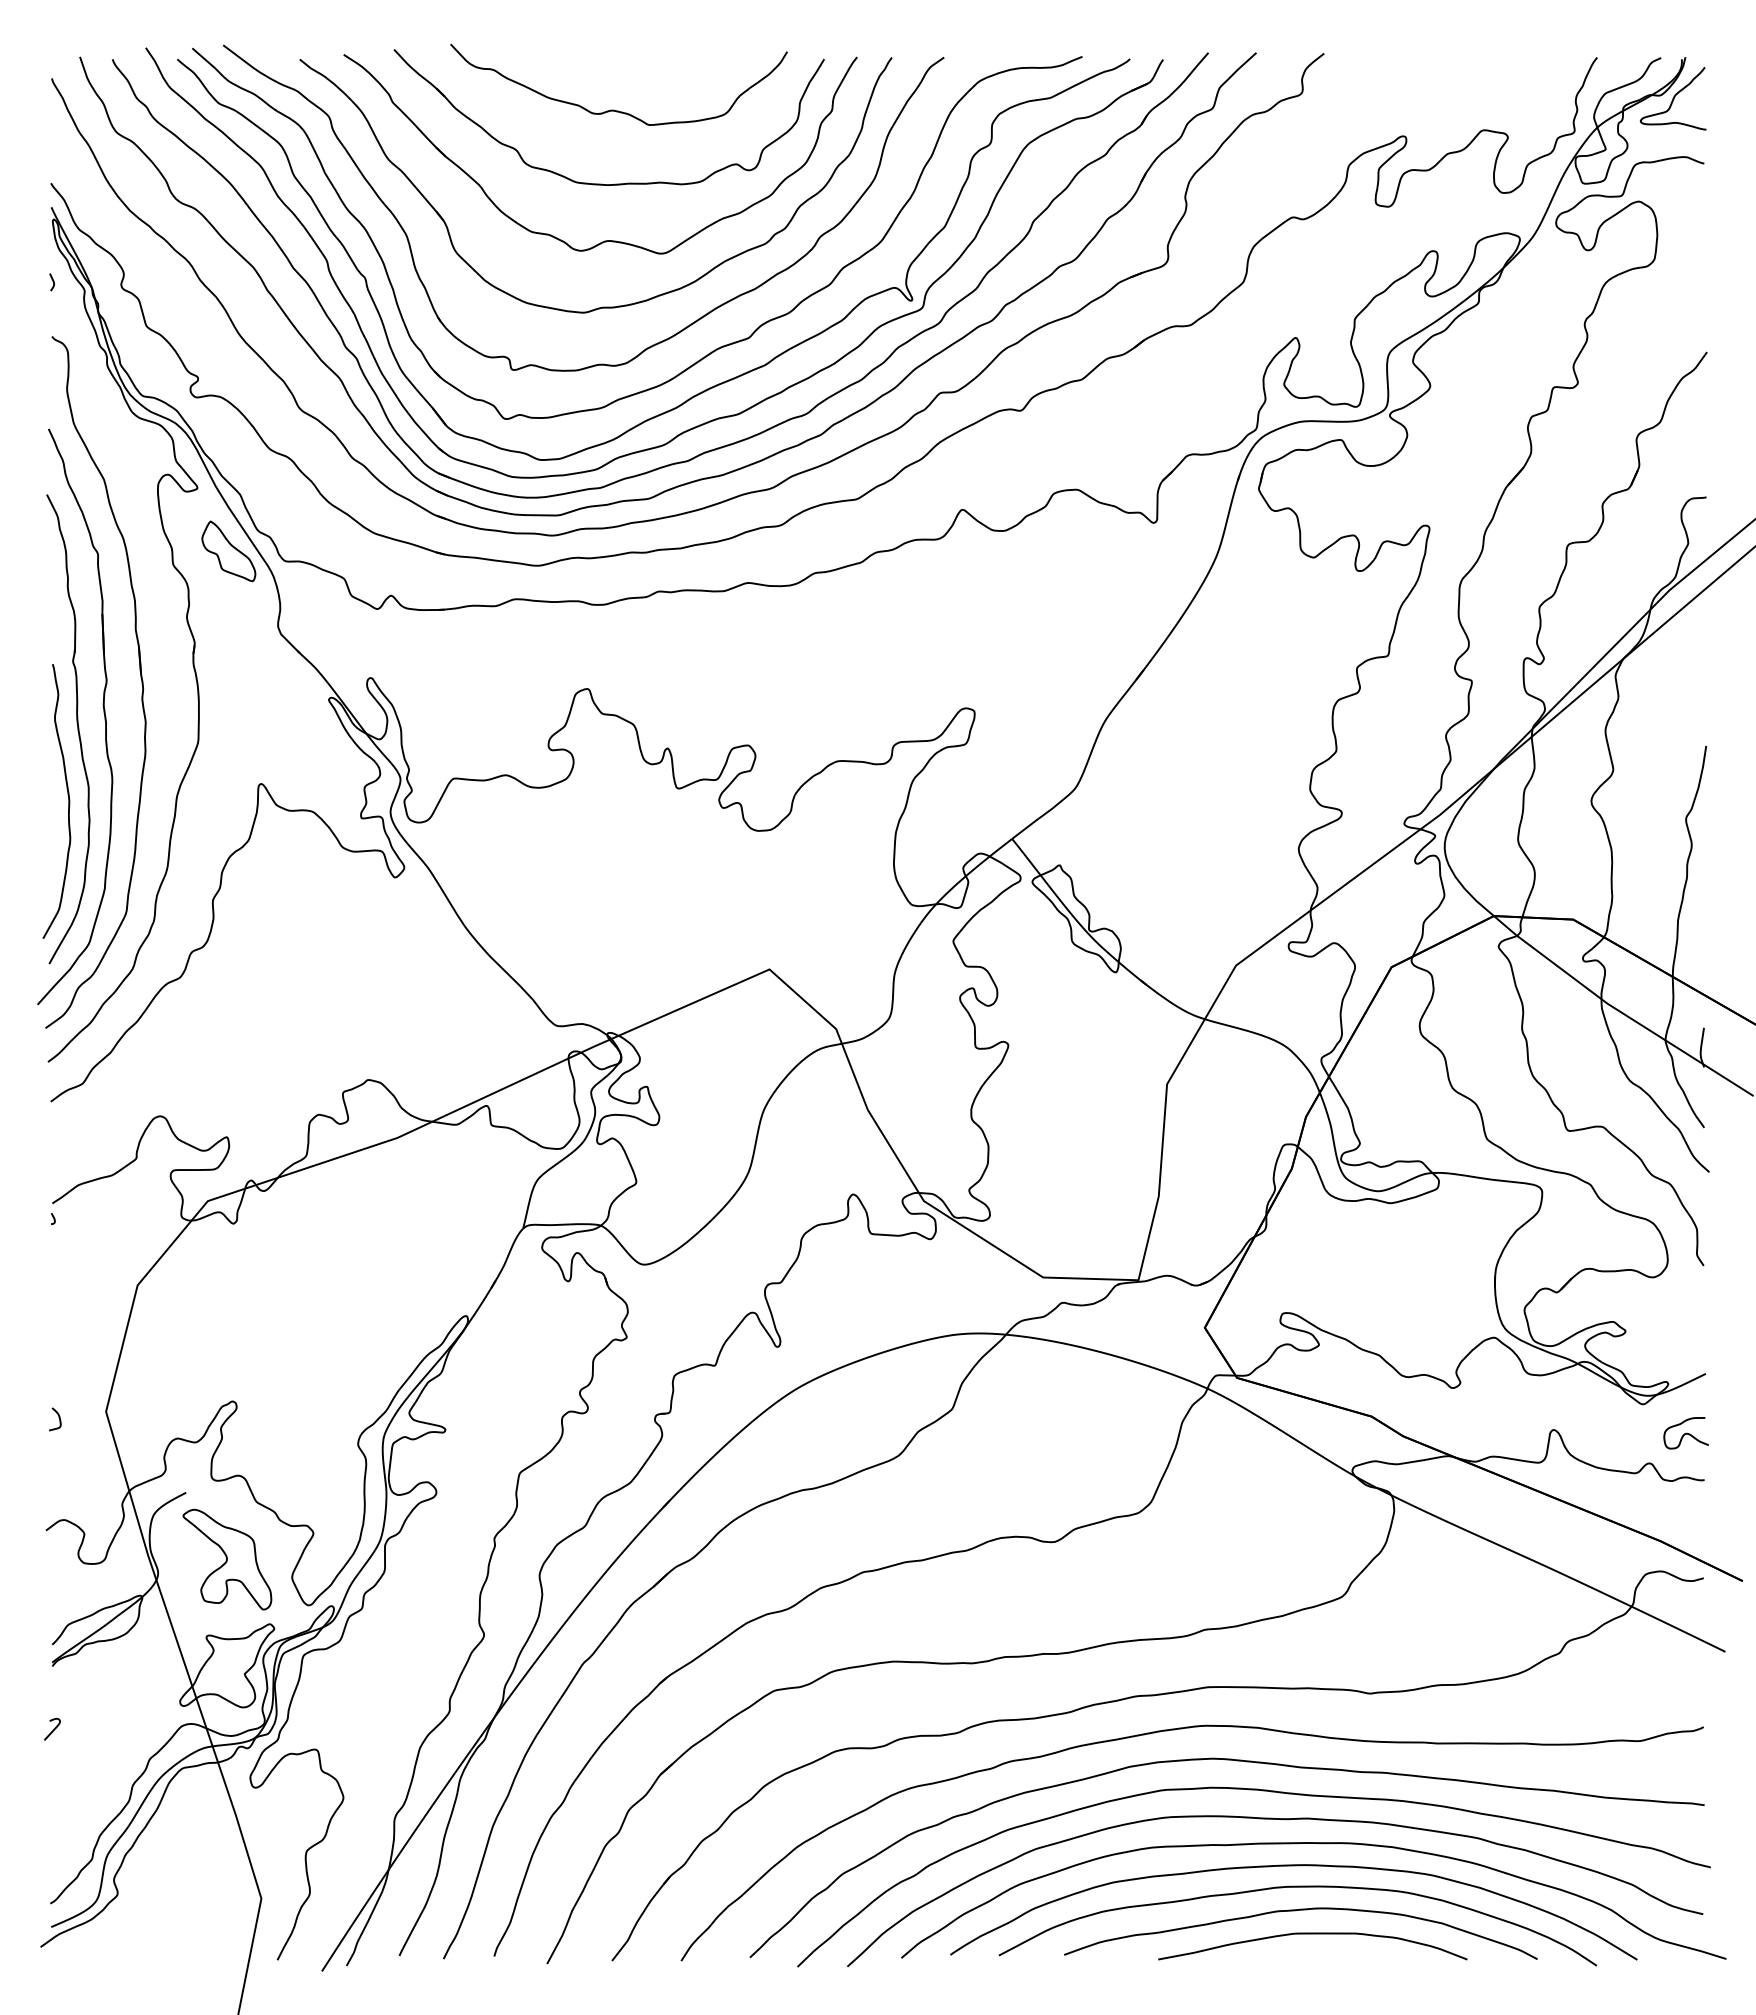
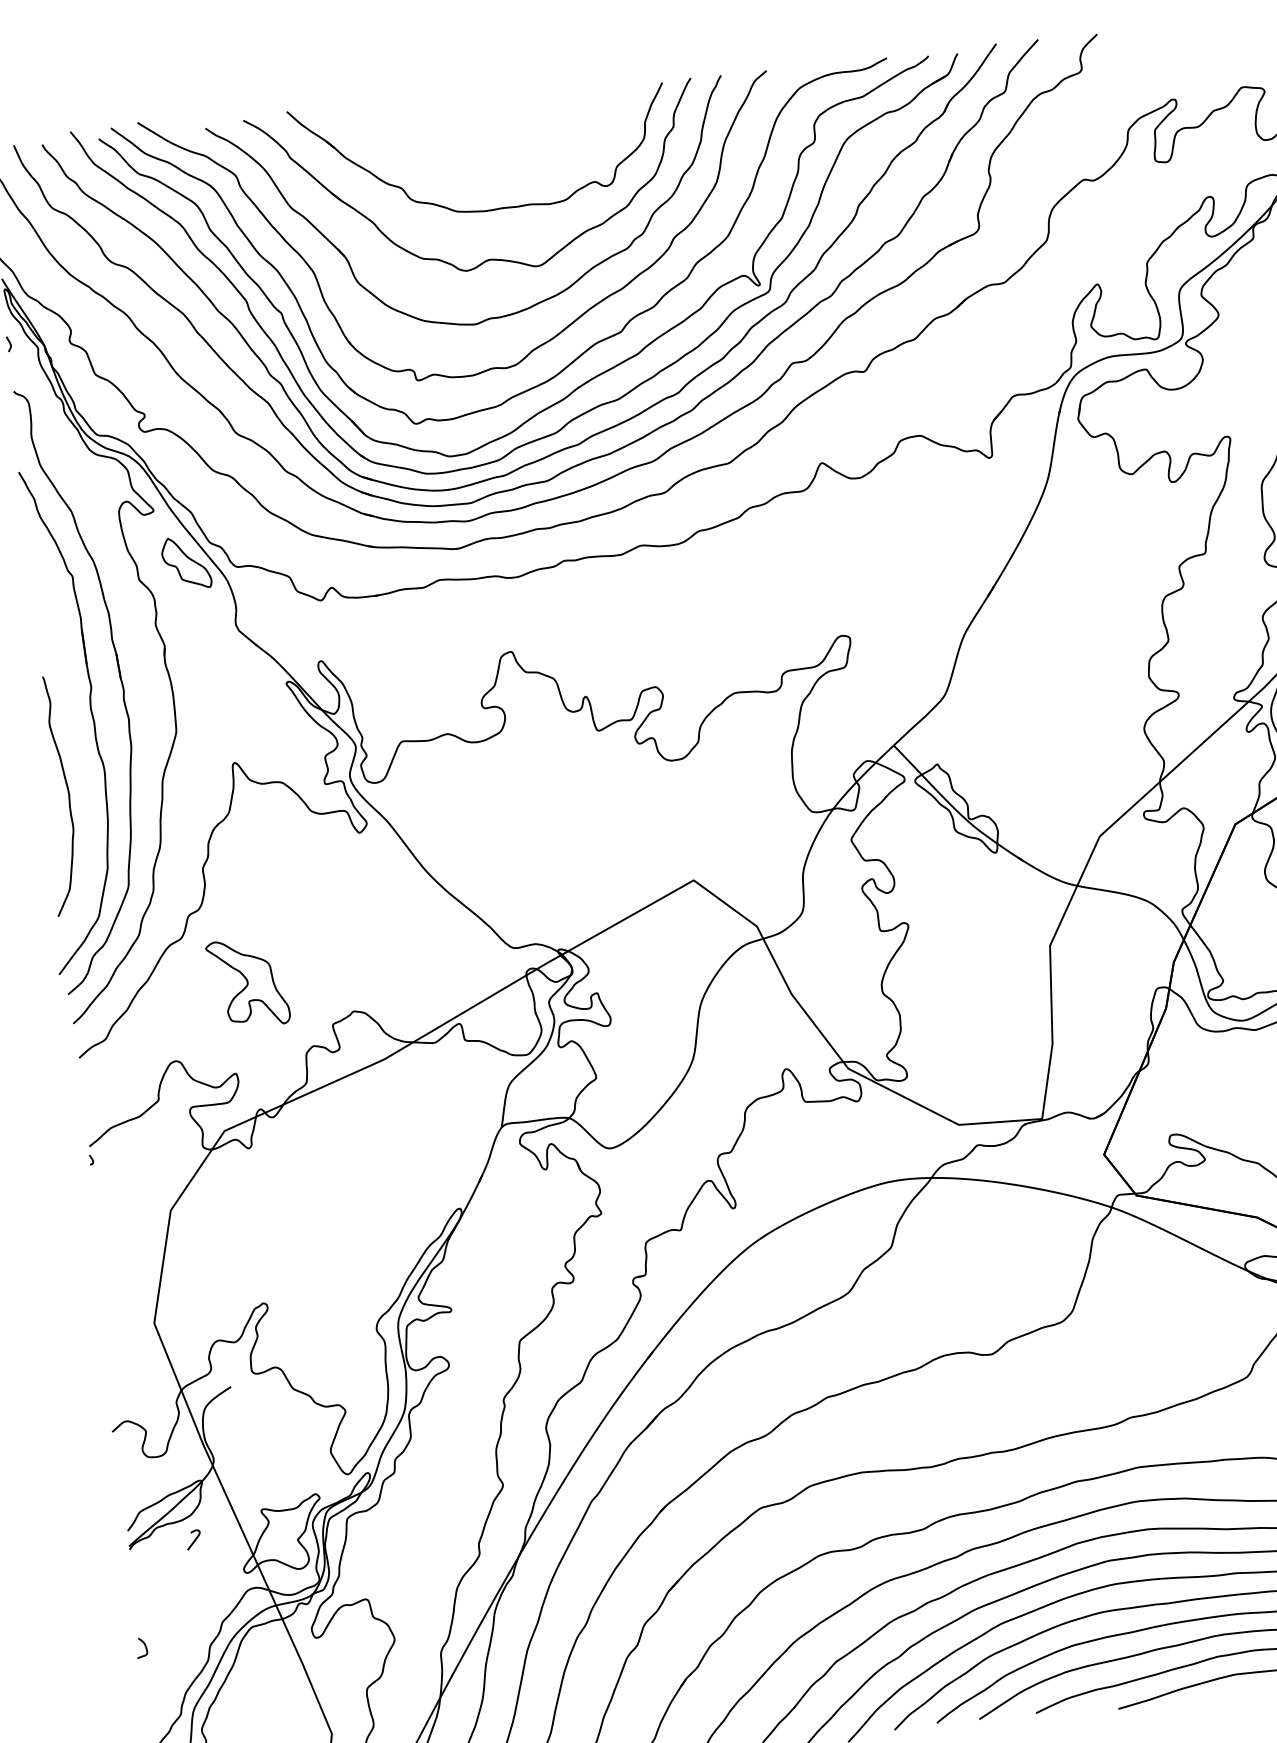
curve: (613, 109) -> (483, 144), removed
part: (77, 729) -> (70, 731), removed
curve: (58, 1417) -> (144, 1646), moved
part: (227, 1559) -> (248, 982), moved
curve: (53, 1729) -> (194, 1539), moved

